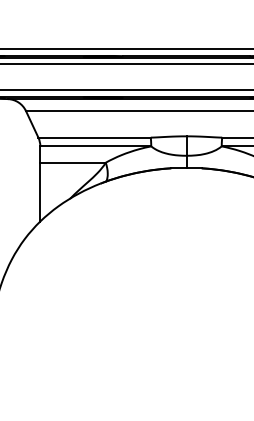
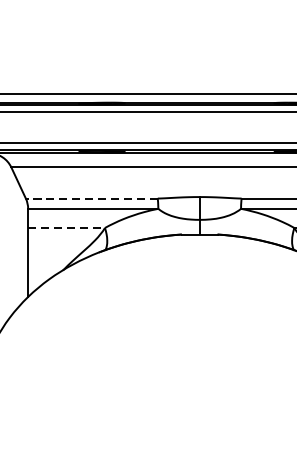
line: (94, 137) -> (91, 198), solid -> dashed
line: (73, 162) -> (67, 227), solid -> dashed

